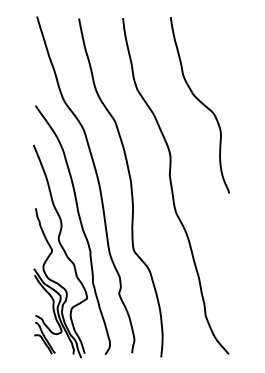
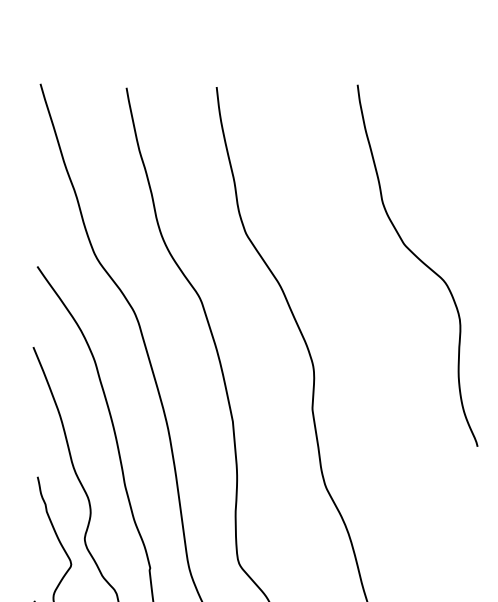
curve: (200, 103) -> (418, 262), moved

